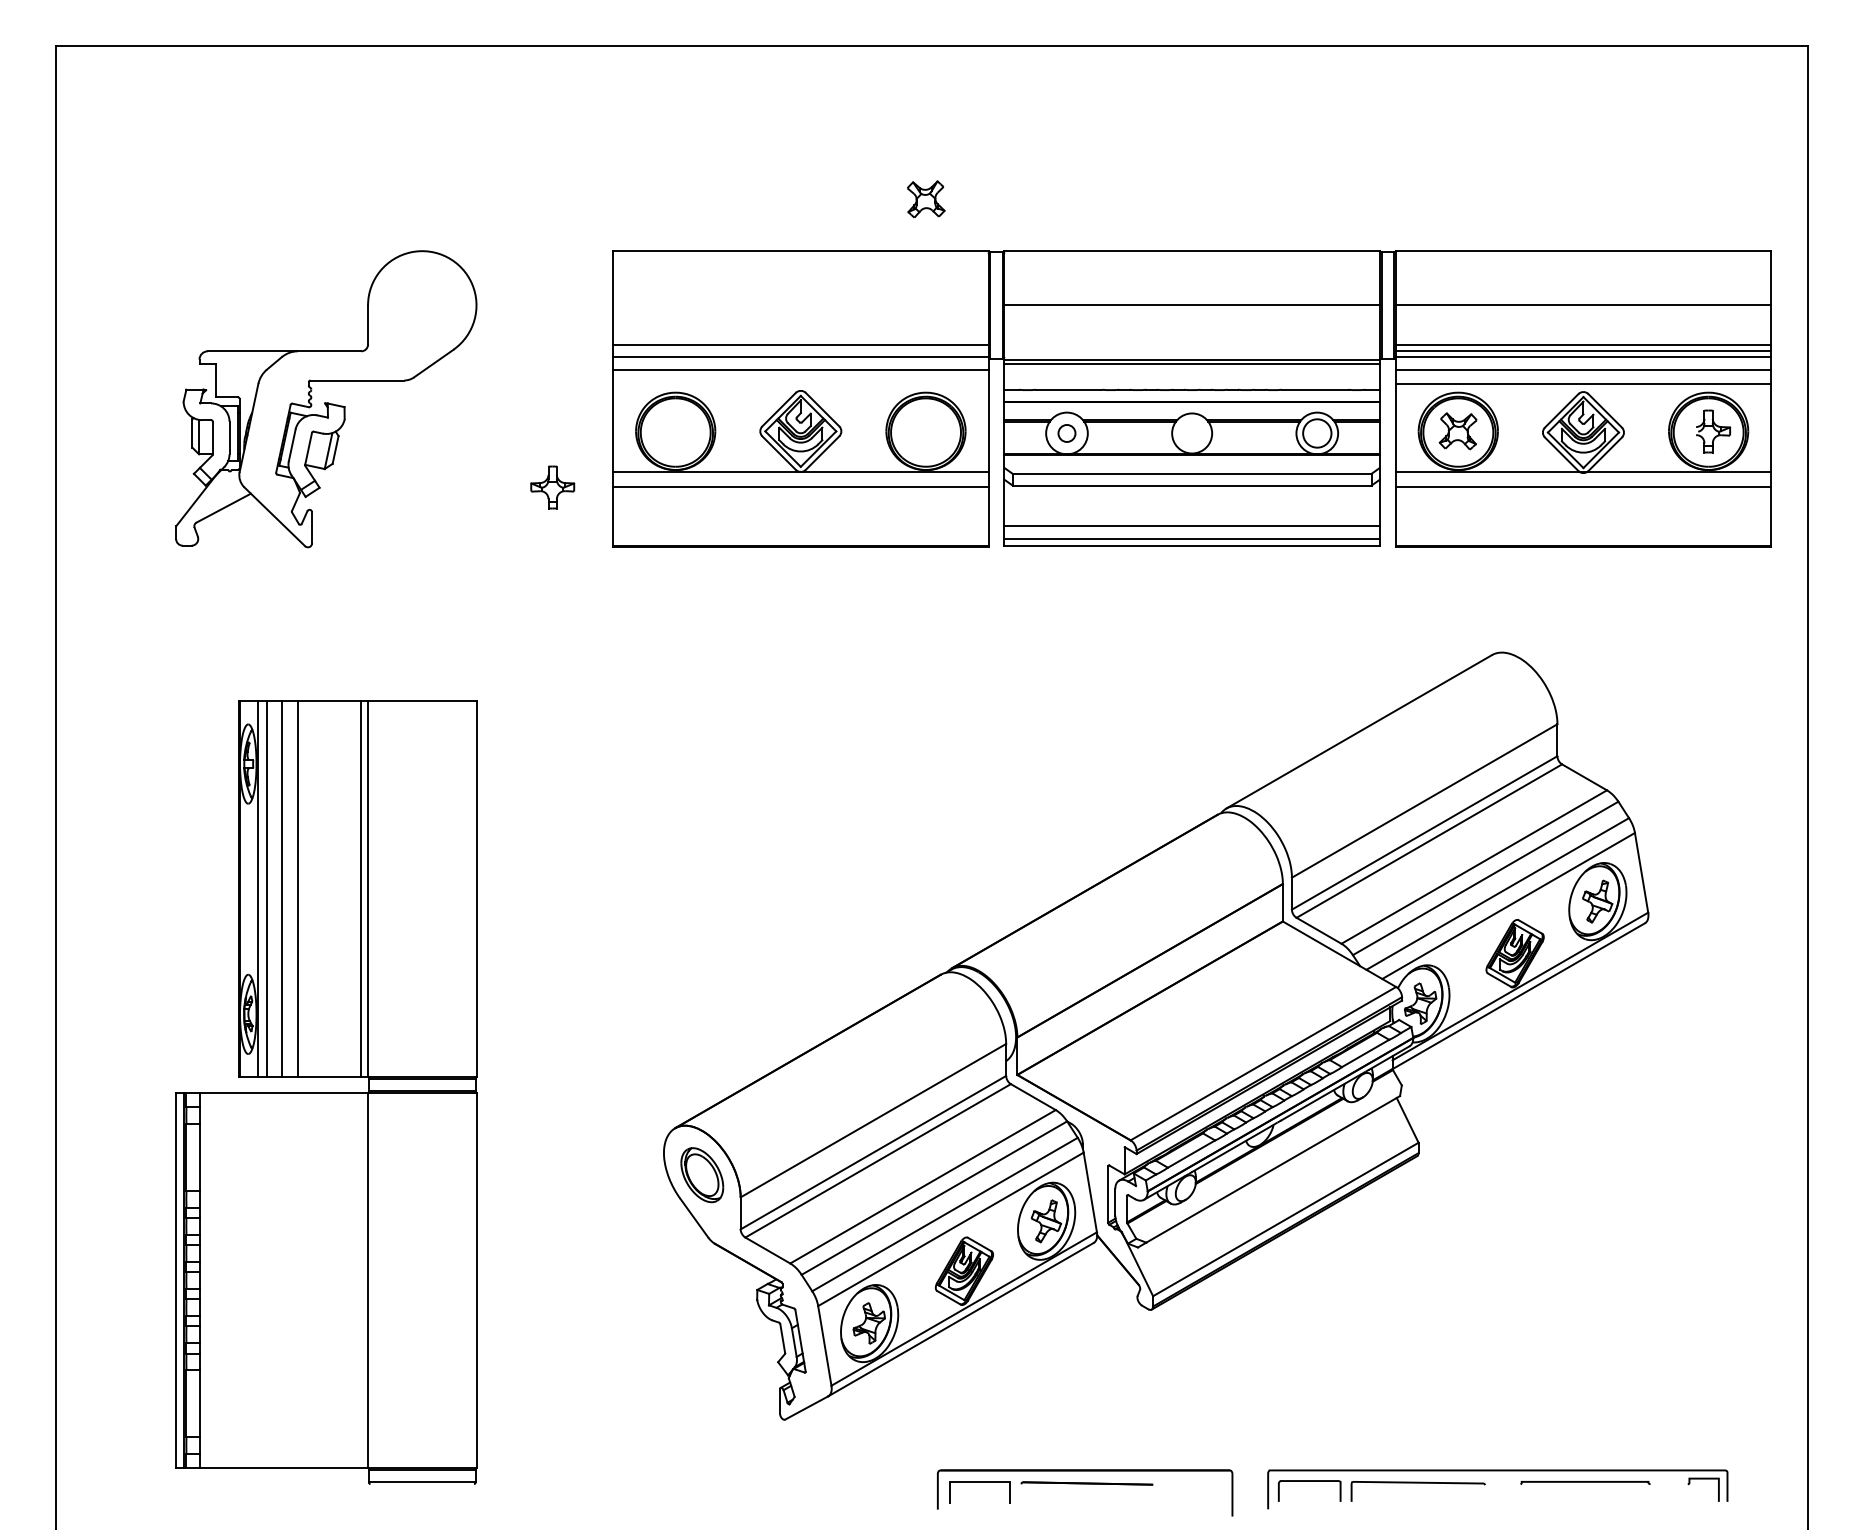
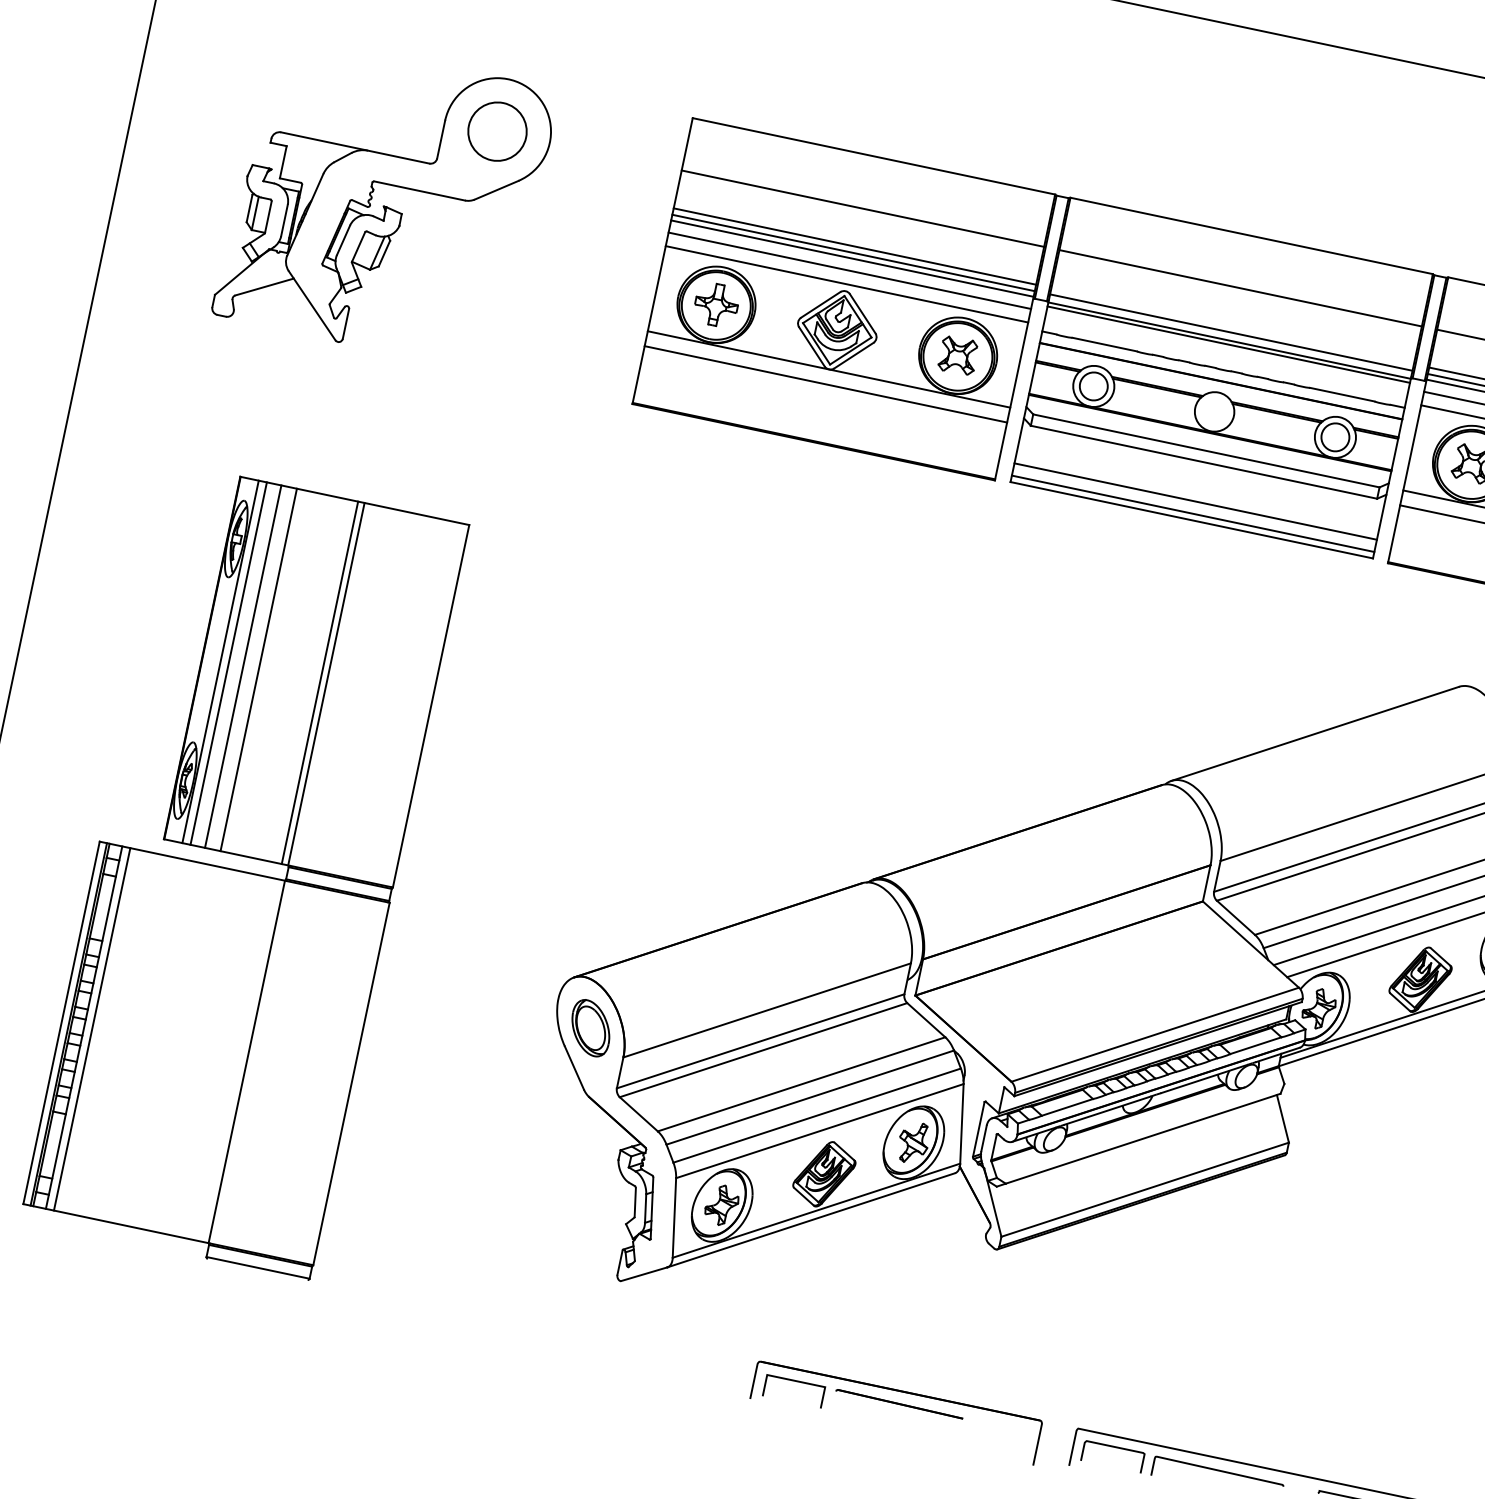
part: (926, 199) -> (958, 355), moved
circle: (421, 304) -> (496, 130), added
line: (800, 305) -> (862, 208), added
line: (800, 351) -> (853, 253), added
line: (1191, 351) -> (1230, 332), added
line: (800, 383) -> (846, 284), added
circle: (1066, 433) -> (1093, 386), size x1.67
part: (552, 487) -> (716, 304), moved
line: (207, 1280) -> (91, 1029), added

